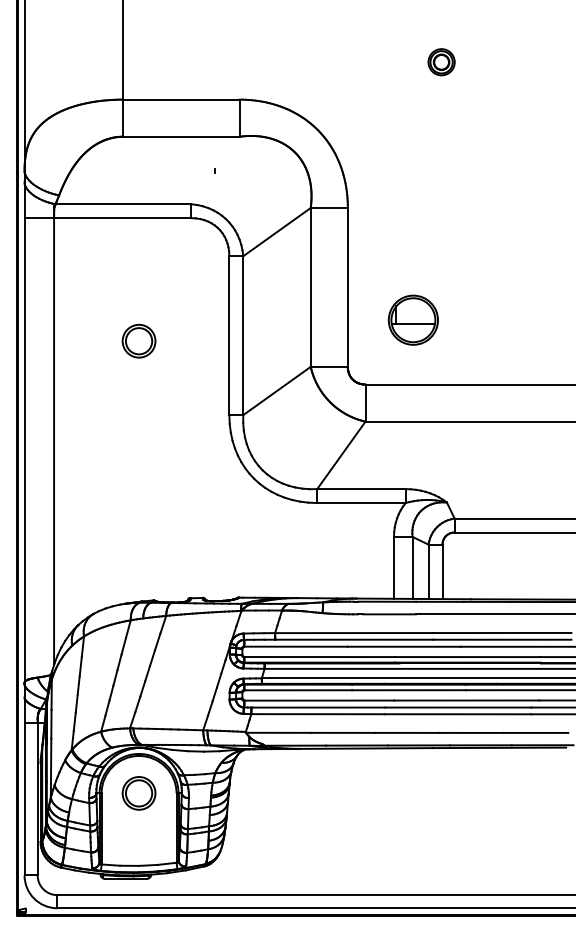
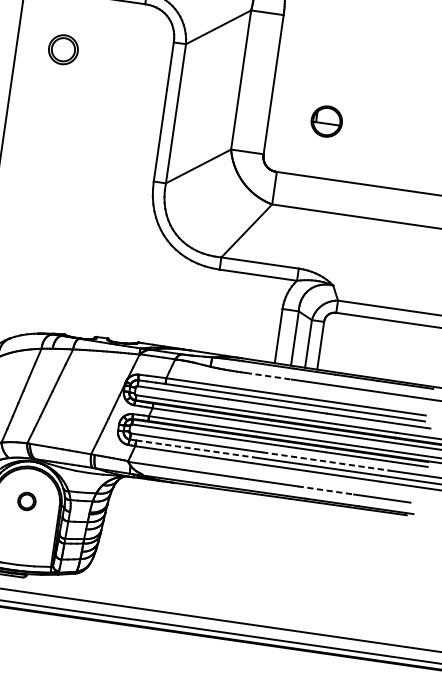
part: (412, 319) -> (326, 120), size x0.7
part: (138, 341) -> (62, 49), moved
line: (390, 614) -> (269, 376), solid -> dashed
line: (466, 700) -> (325, 461), solid -> dashed
line: (318, 707) -> (194, 448), solid -> dashed
line: (472, 732) -> (326, 490), solid -> dashed
part: (138, 793) -> (26, 501), size x0.6

